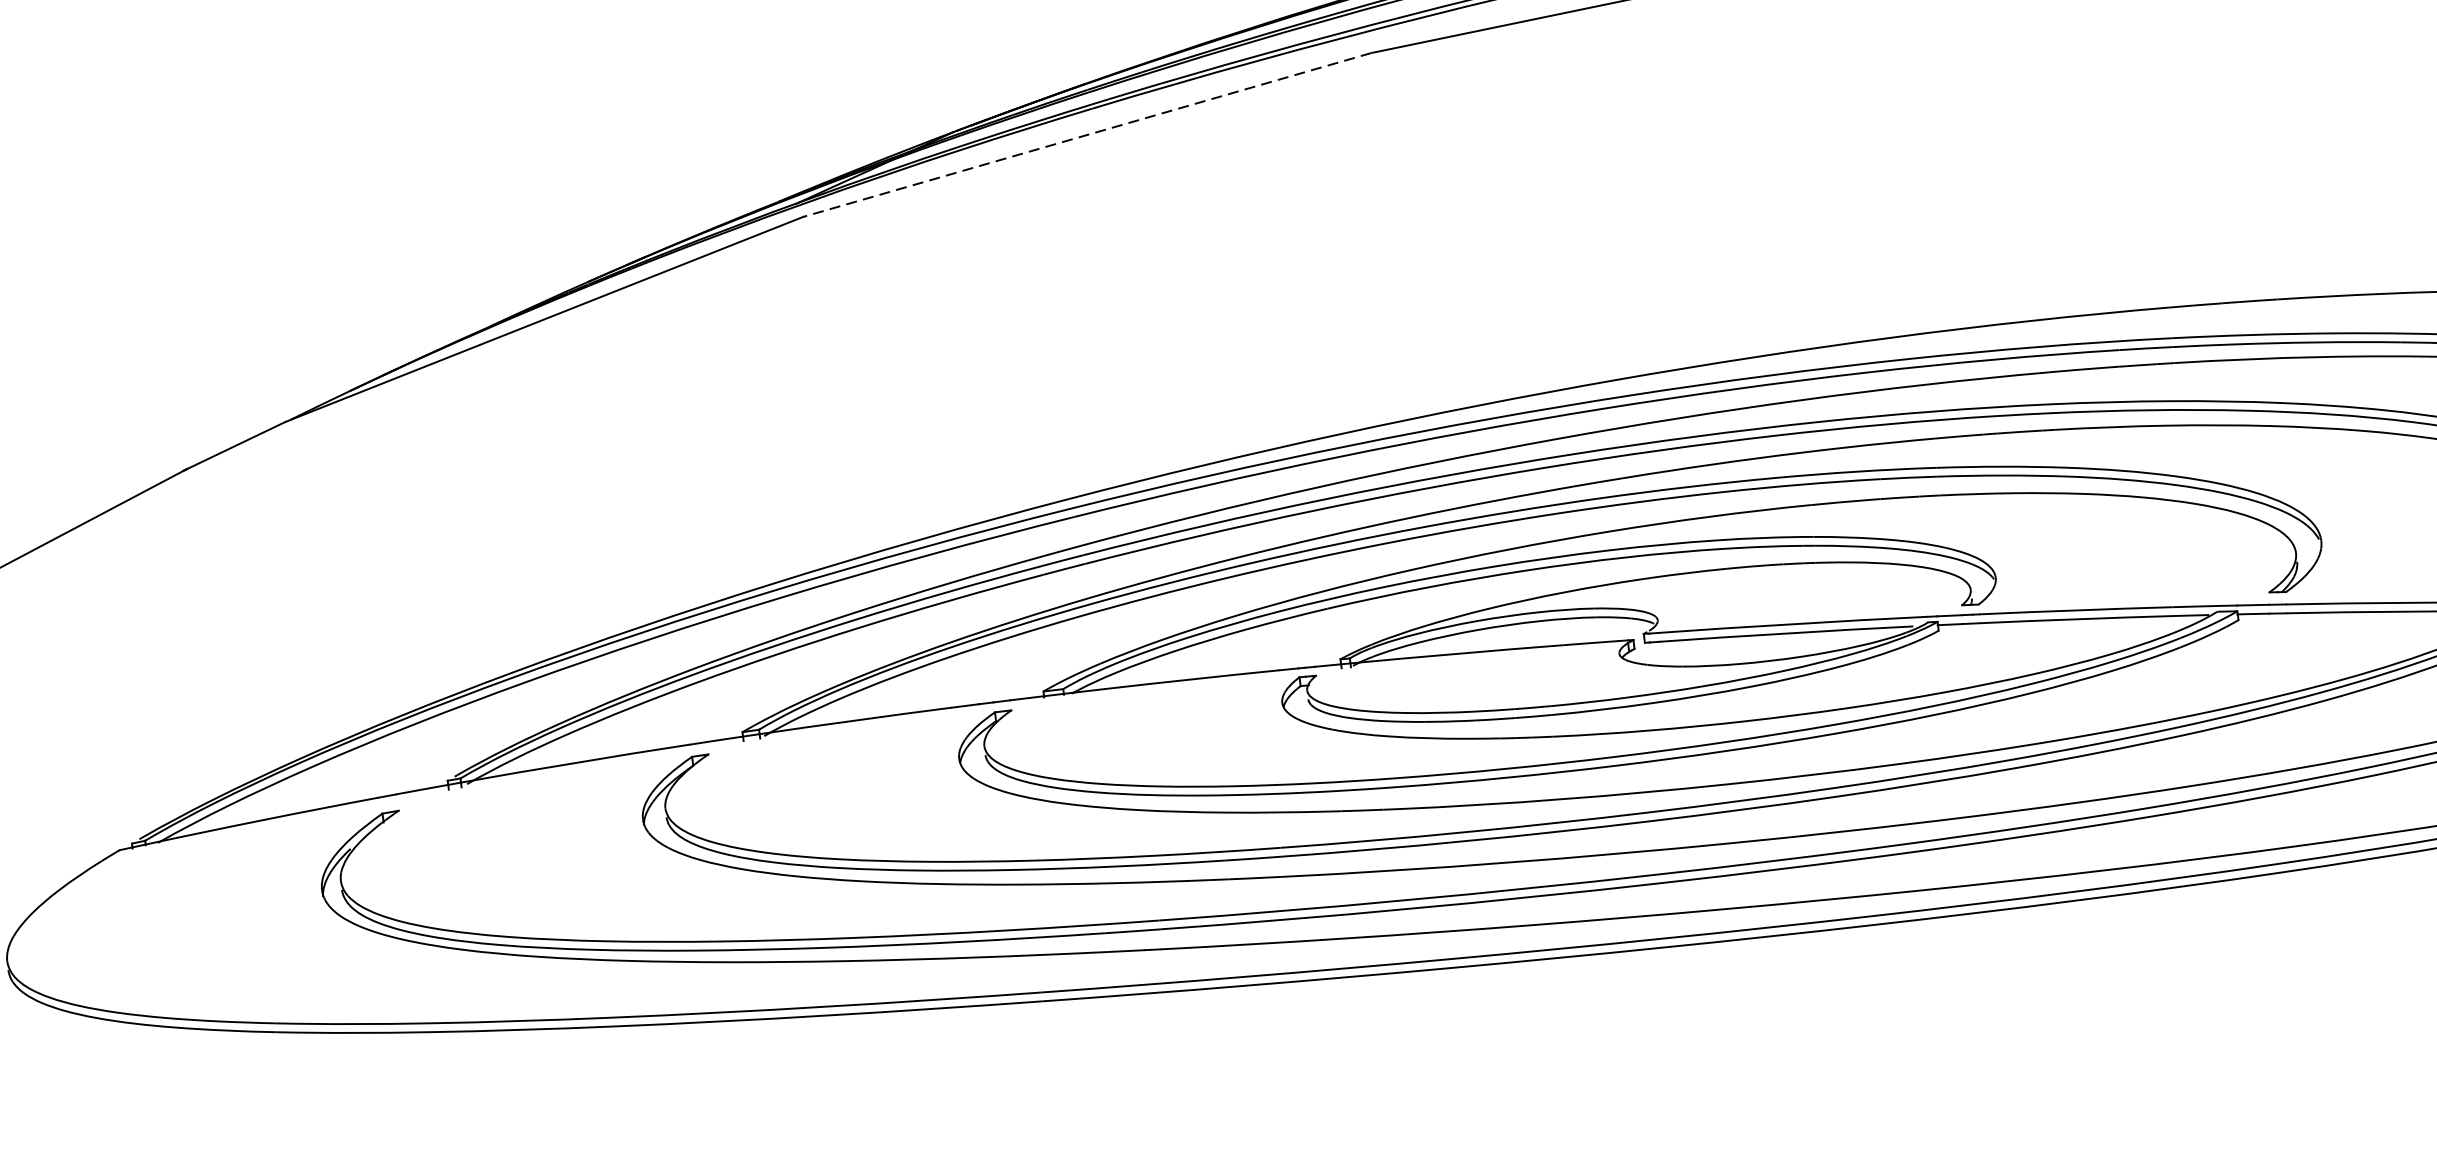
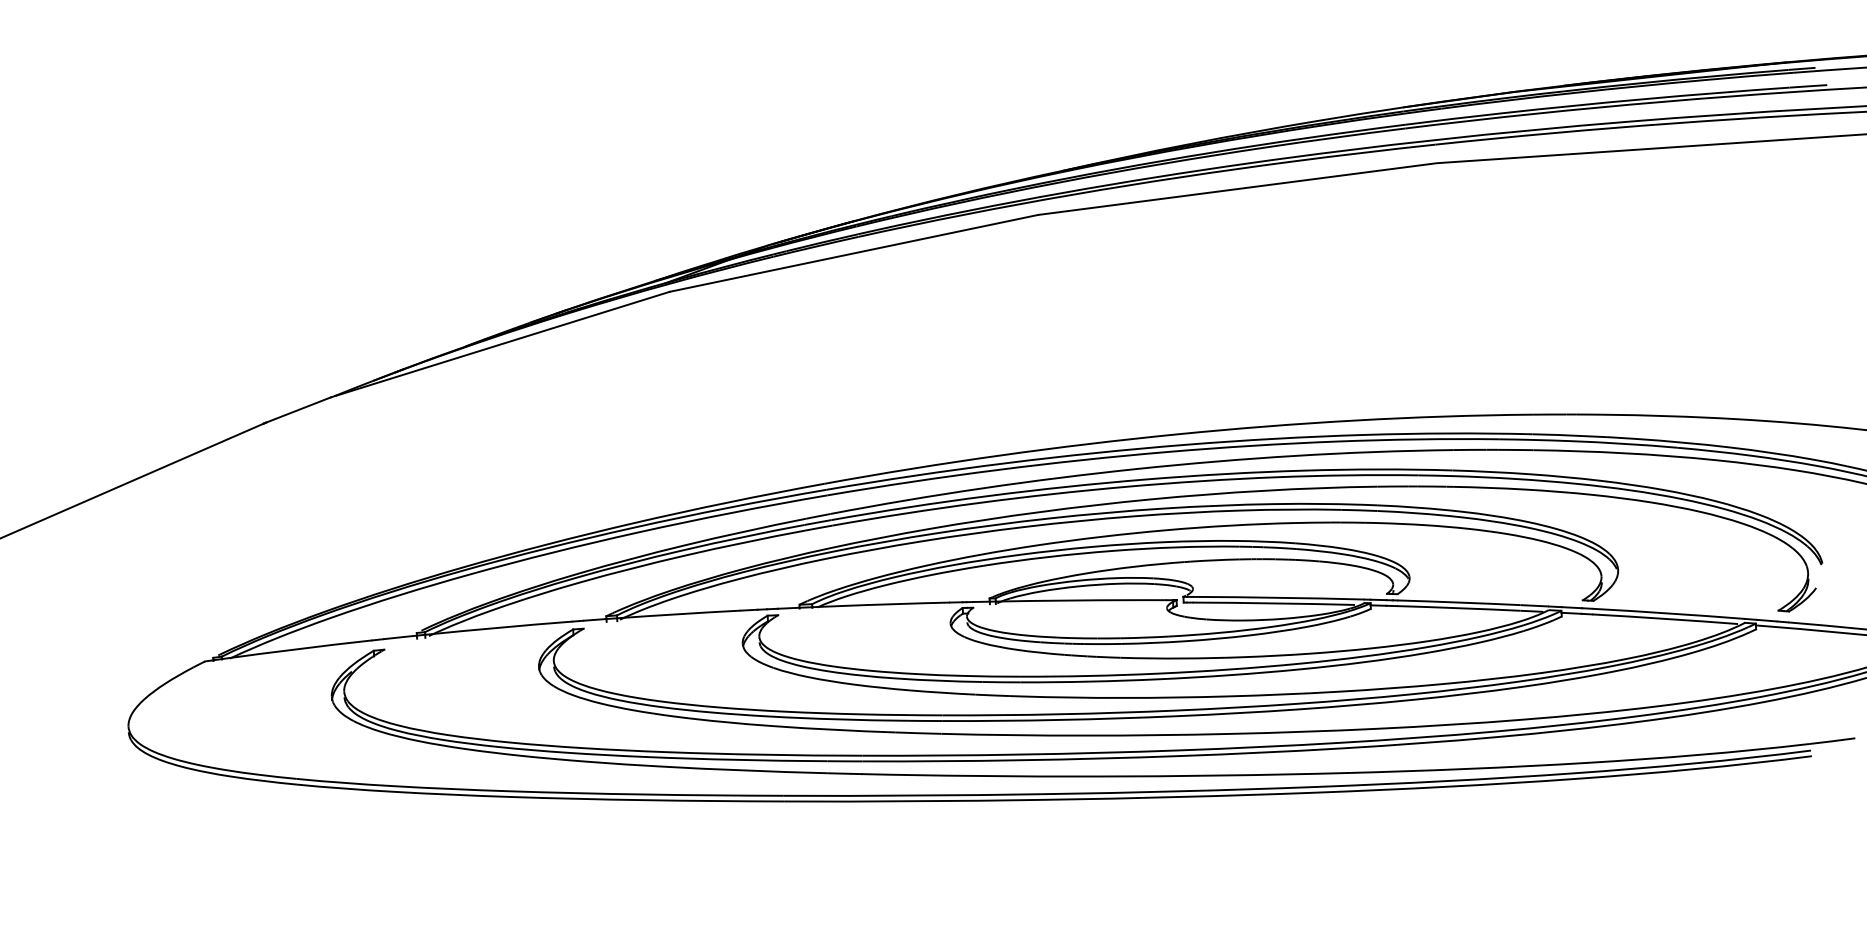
line: (1086, 135) -> (853, 253), dashed -> solid

